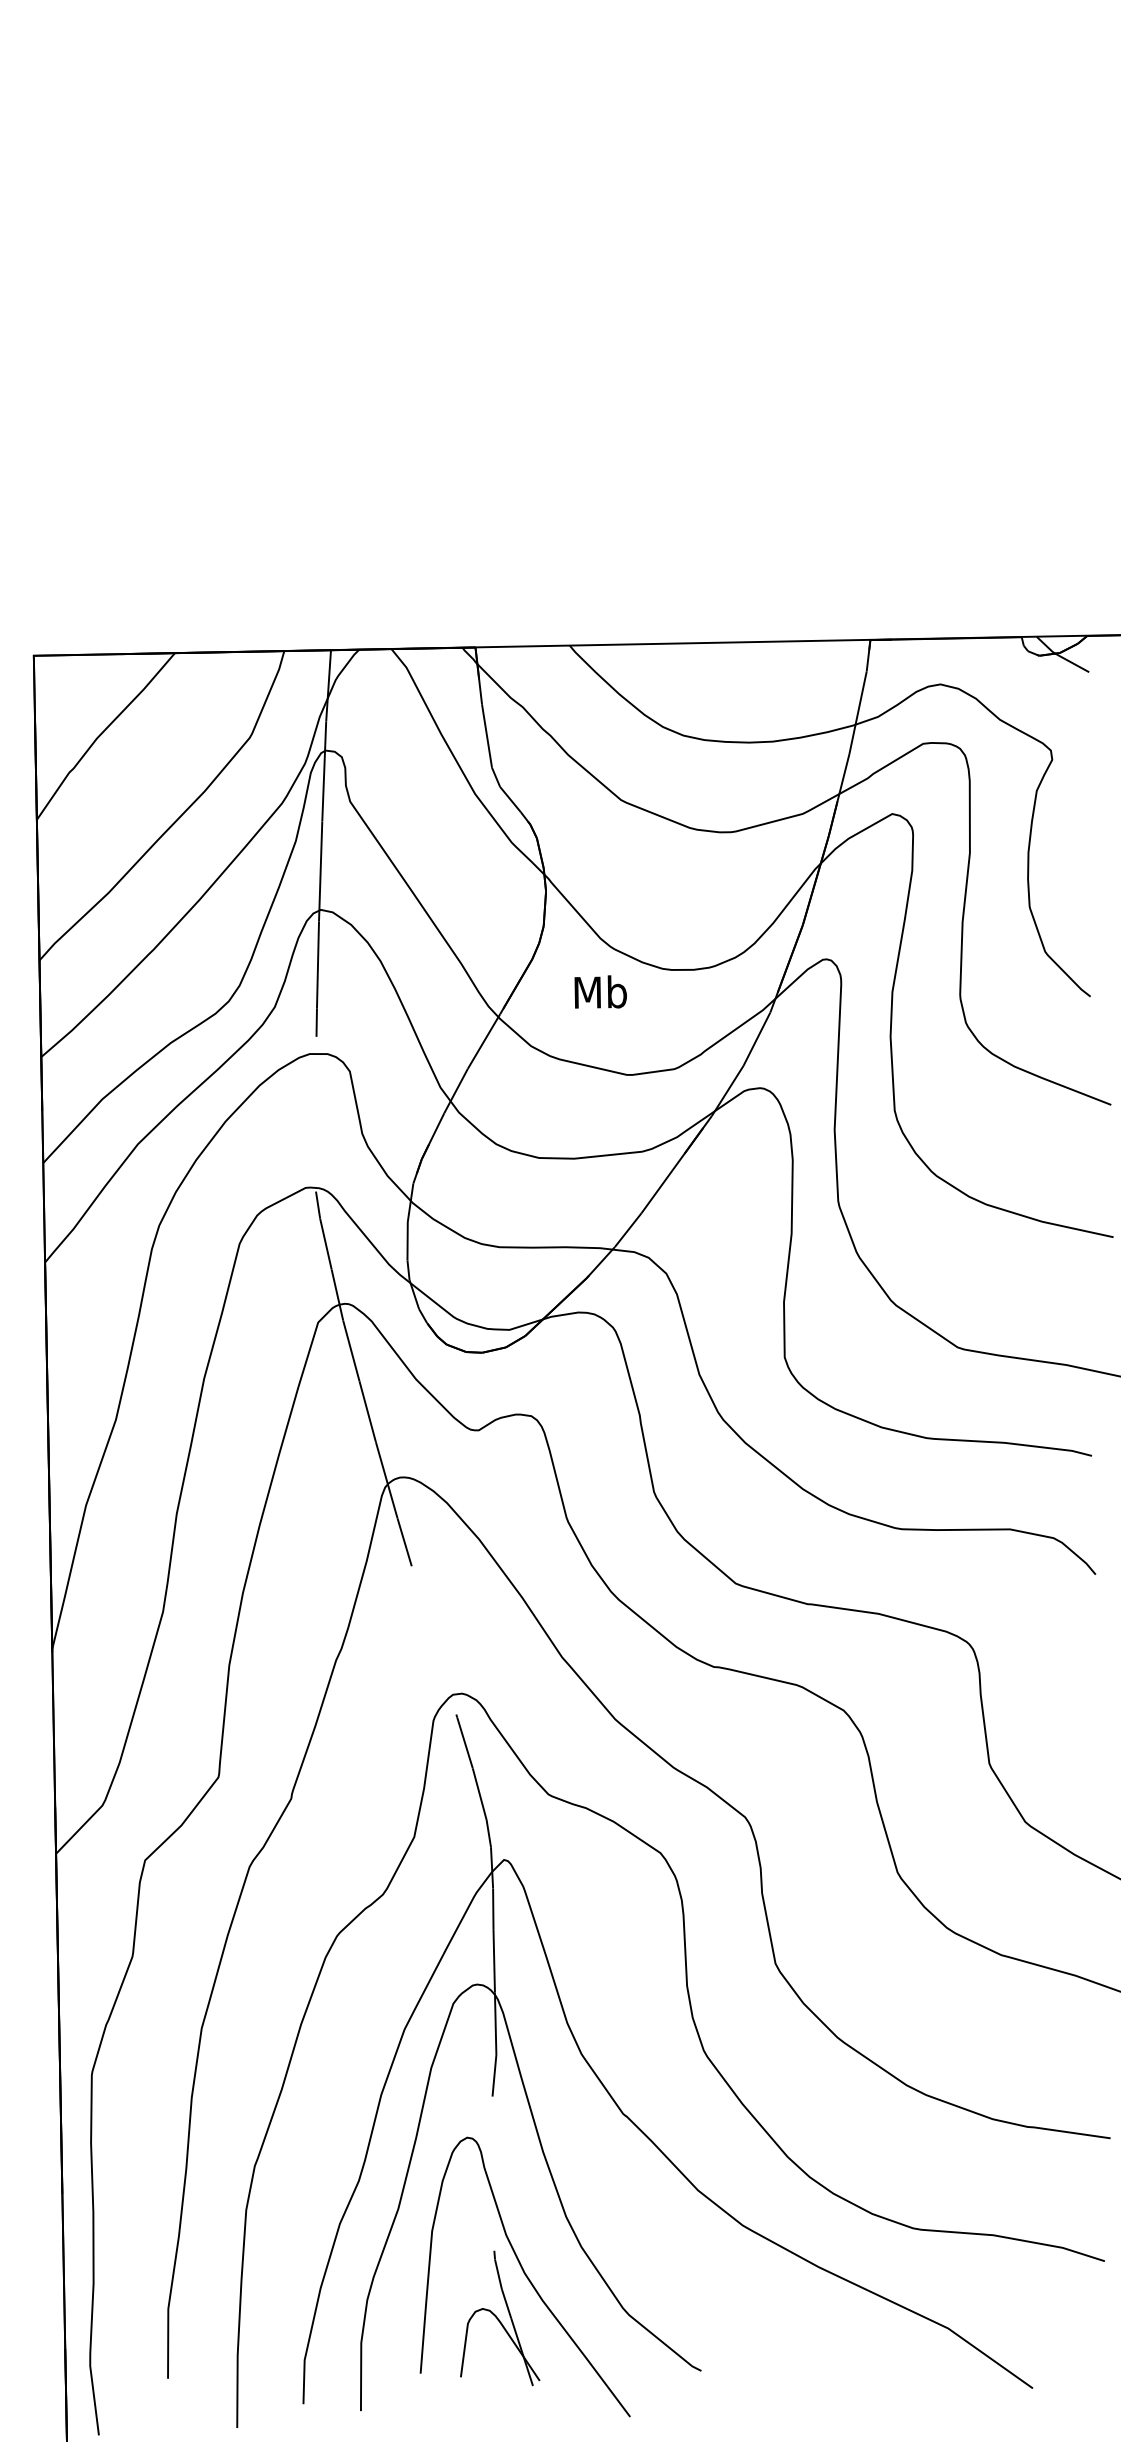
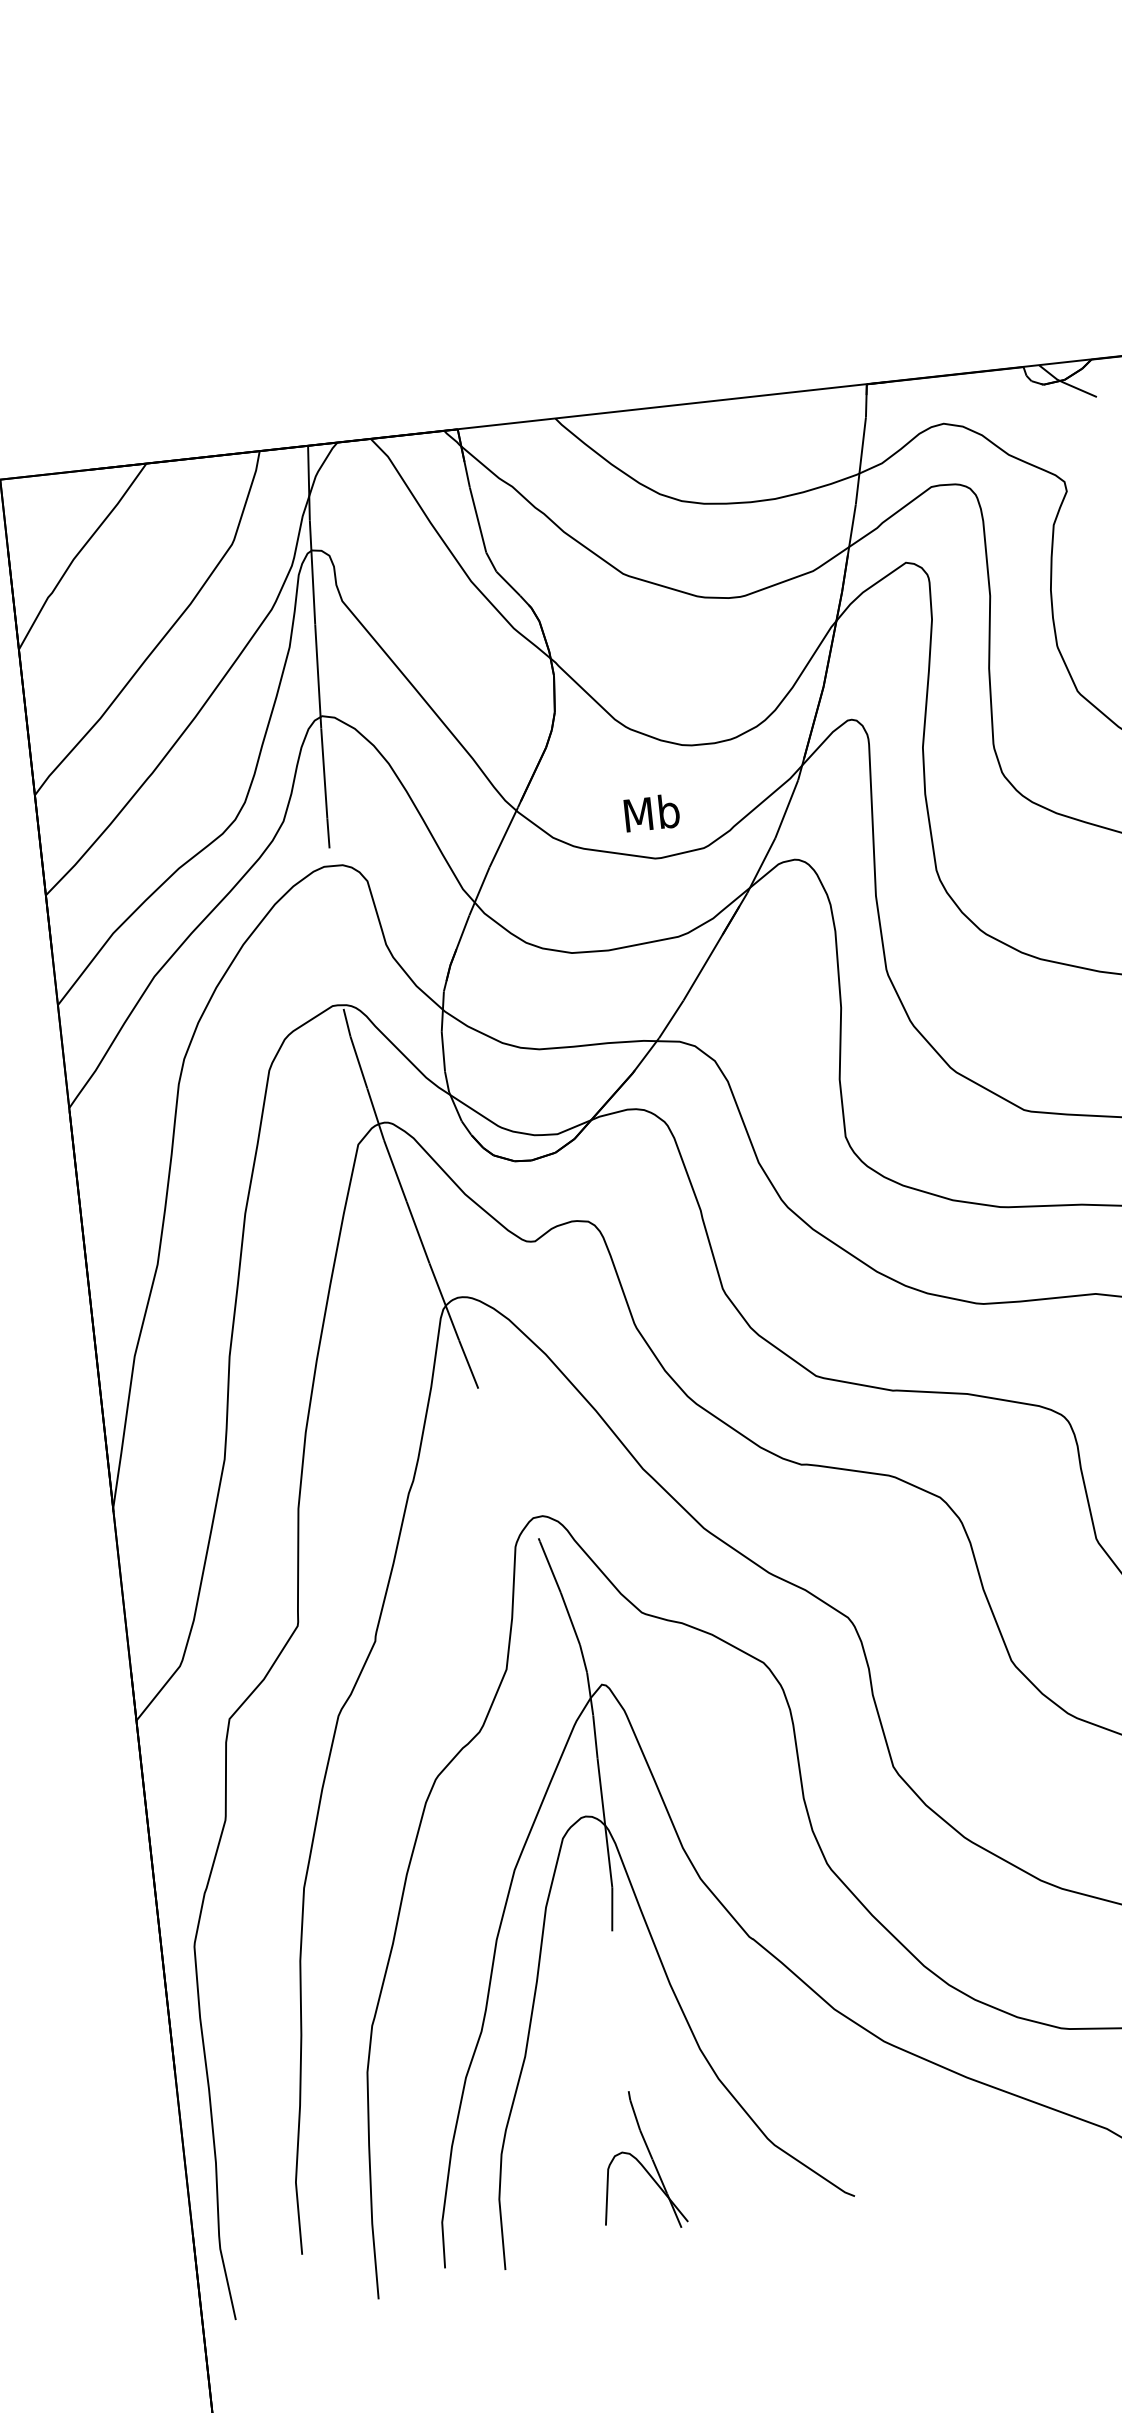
text: (600, 991) -> (651, 812), moved
curve: (525, 2276) -> (663, 2114), removed

